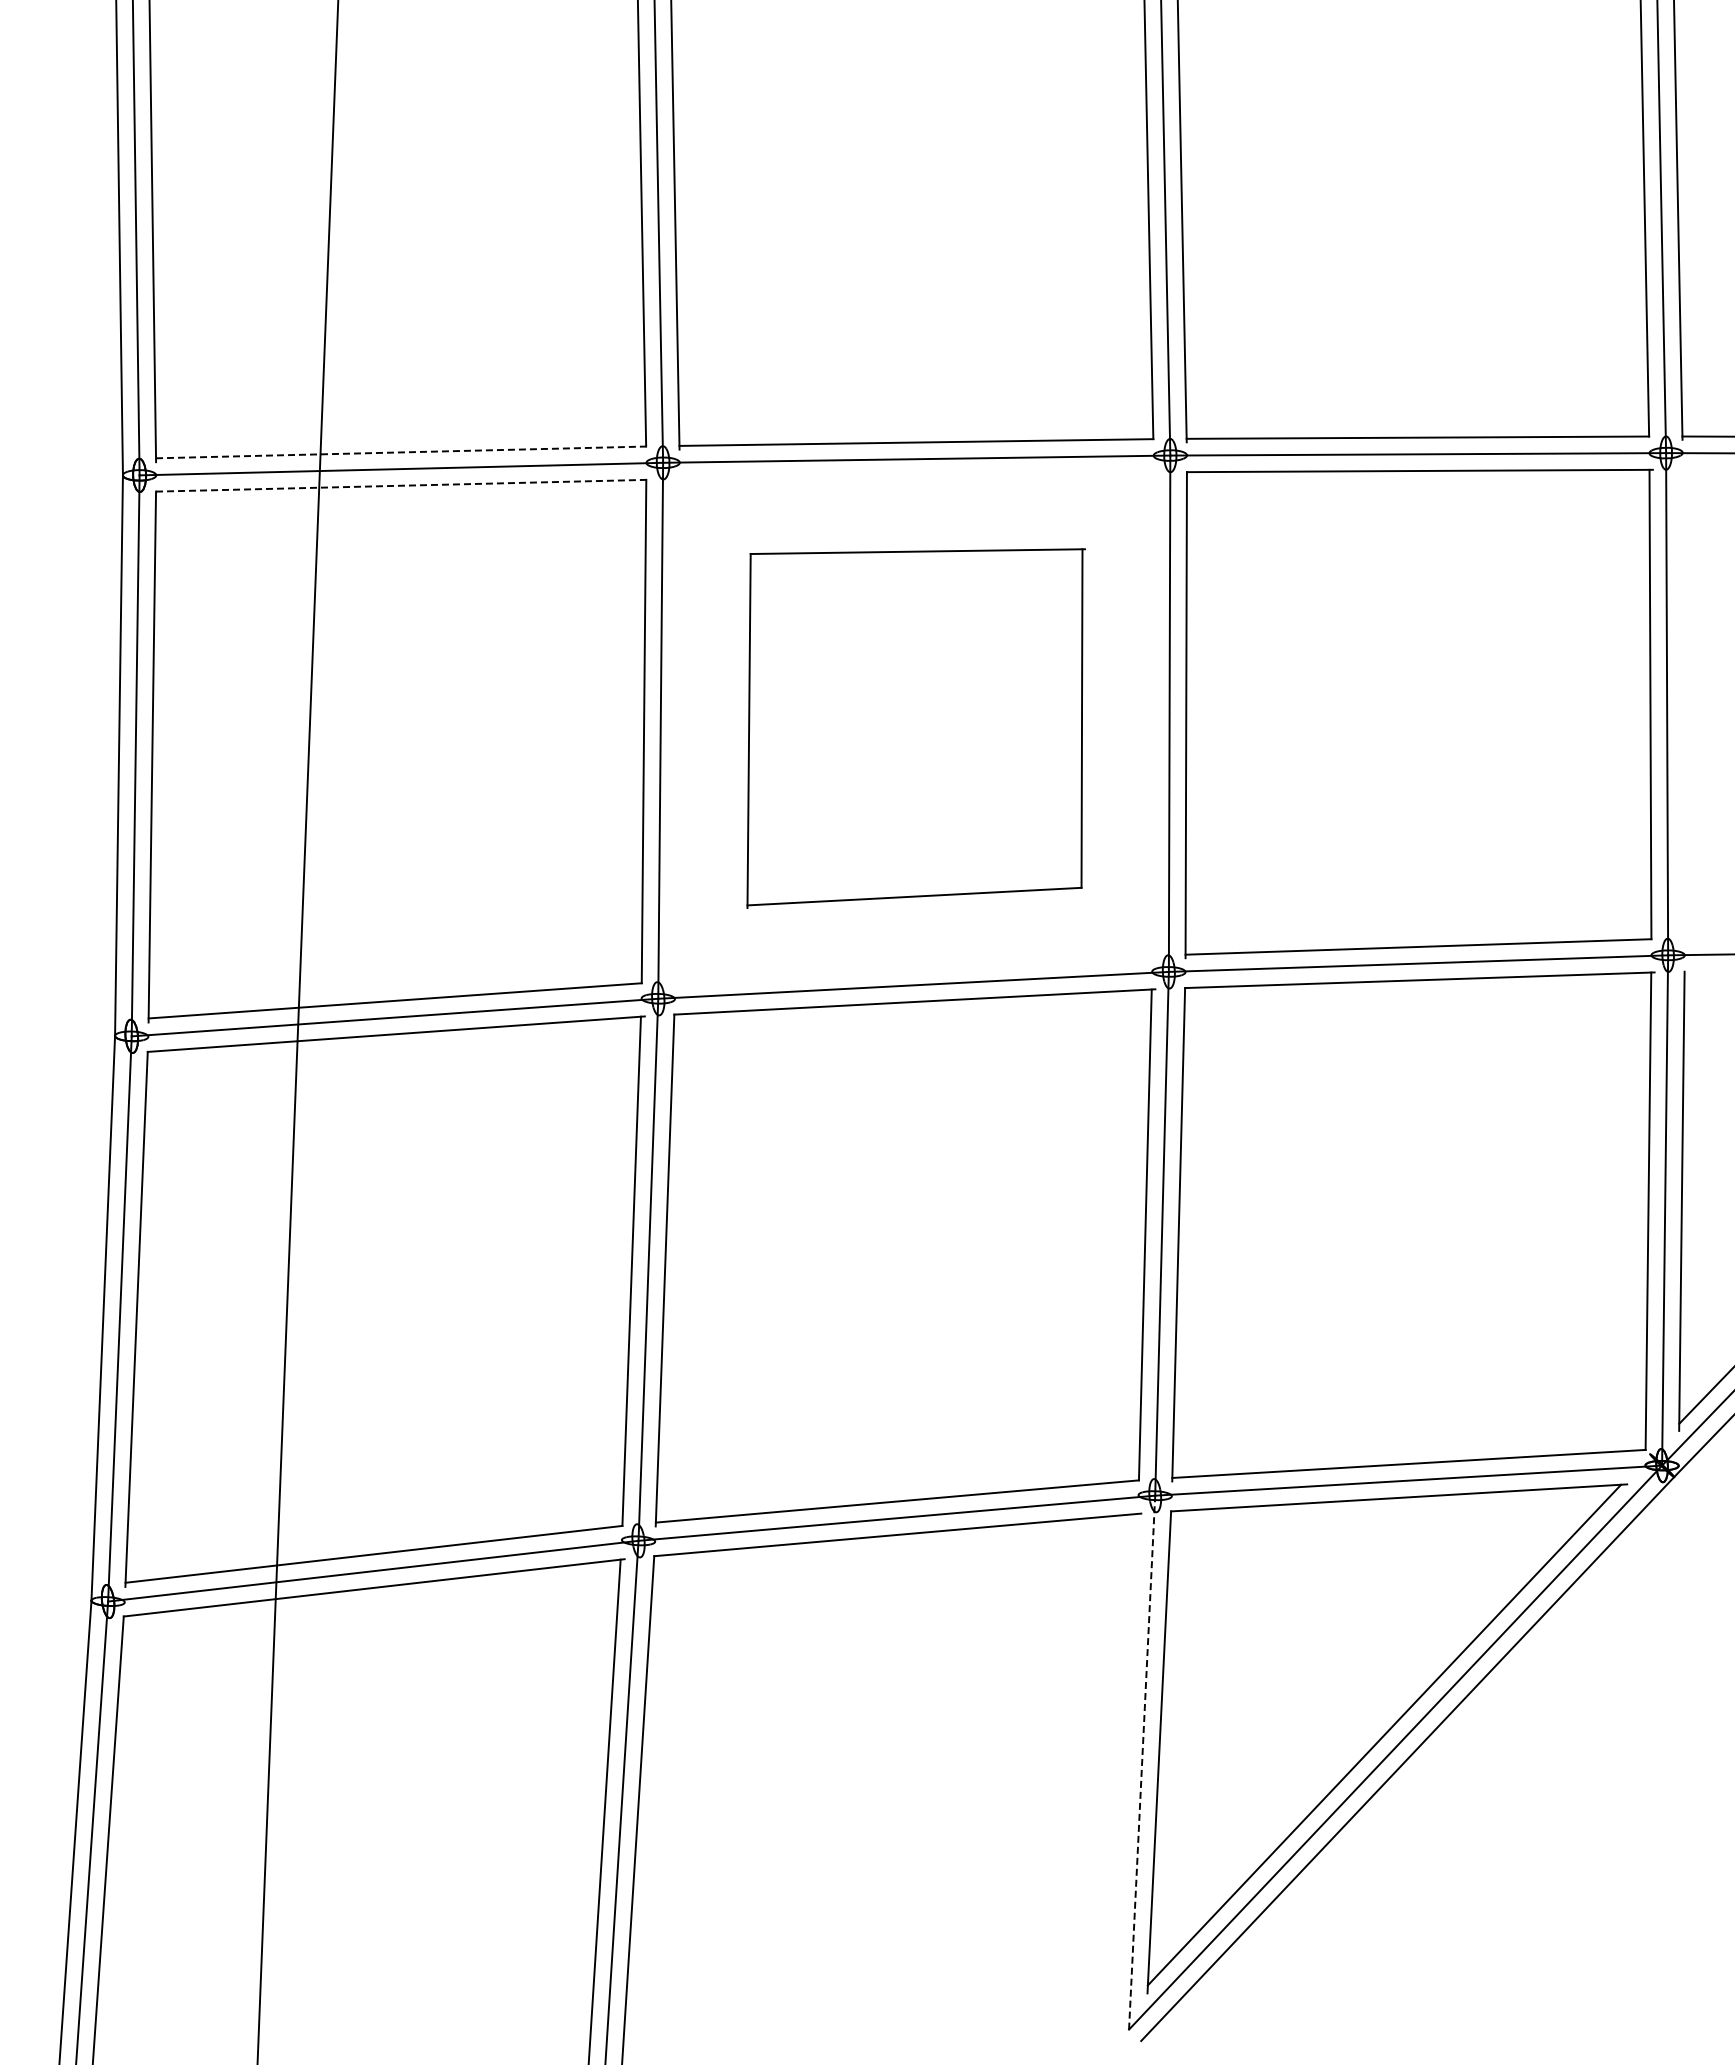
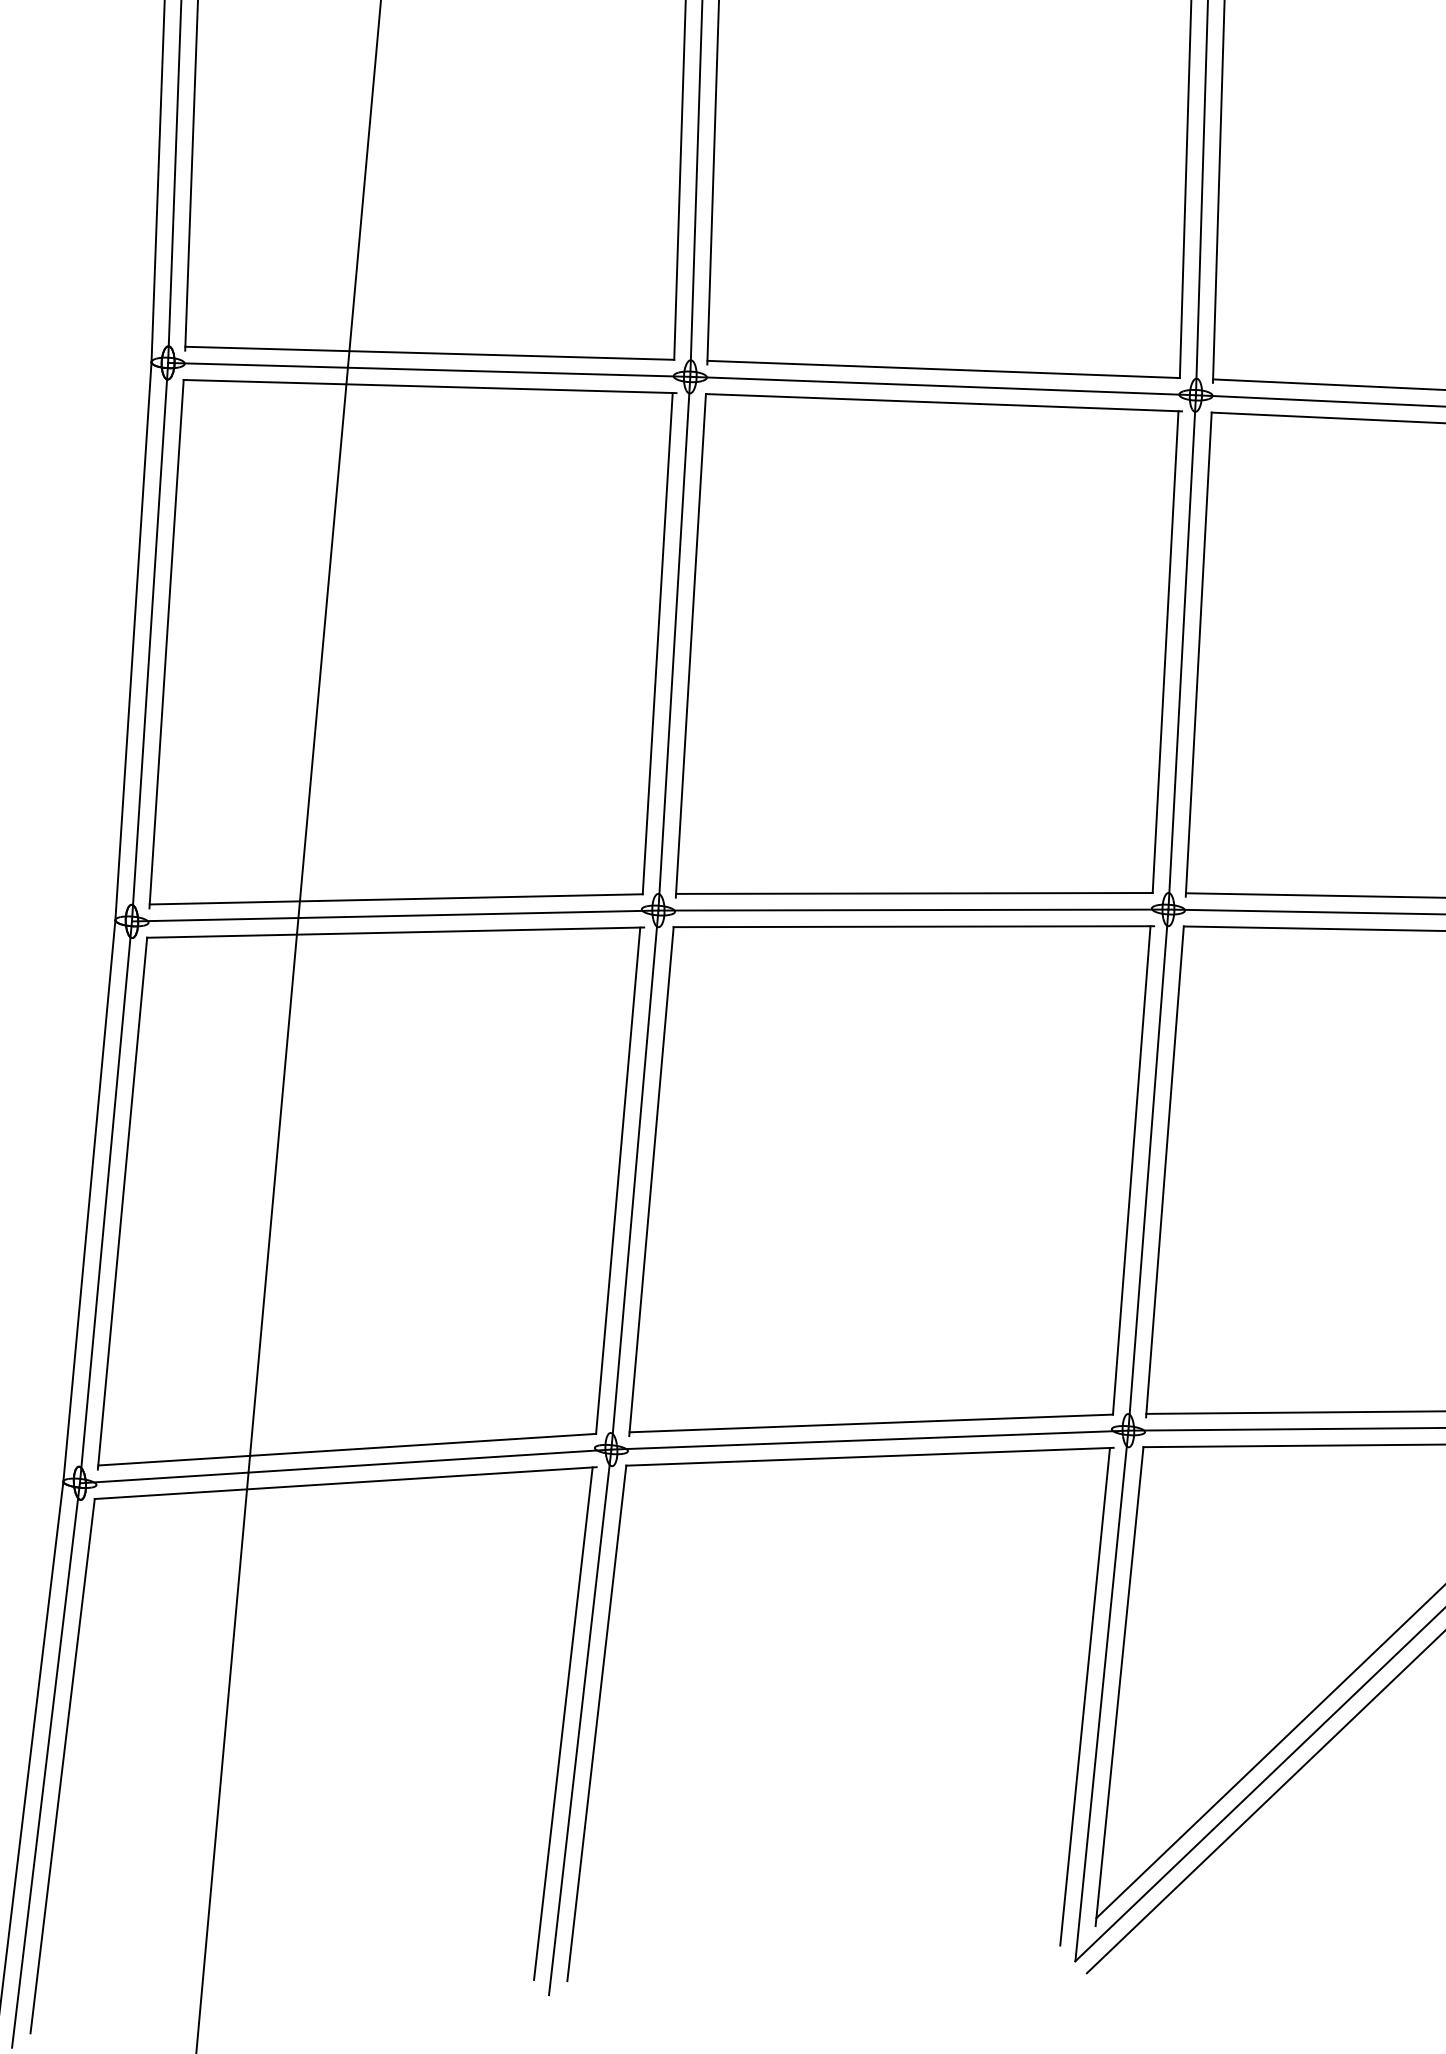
line: (401, 452) -> (430, 353), dashed -> solid
line: (403, 485) -> (430, 386), dashed -> solid
part: (916, 728) -> (929, 654), size x1.43
line: (1142, 1762) -> (1102, 1695), dashed -> solid
line: (1125, 1763) -> (1085, 1695), added

